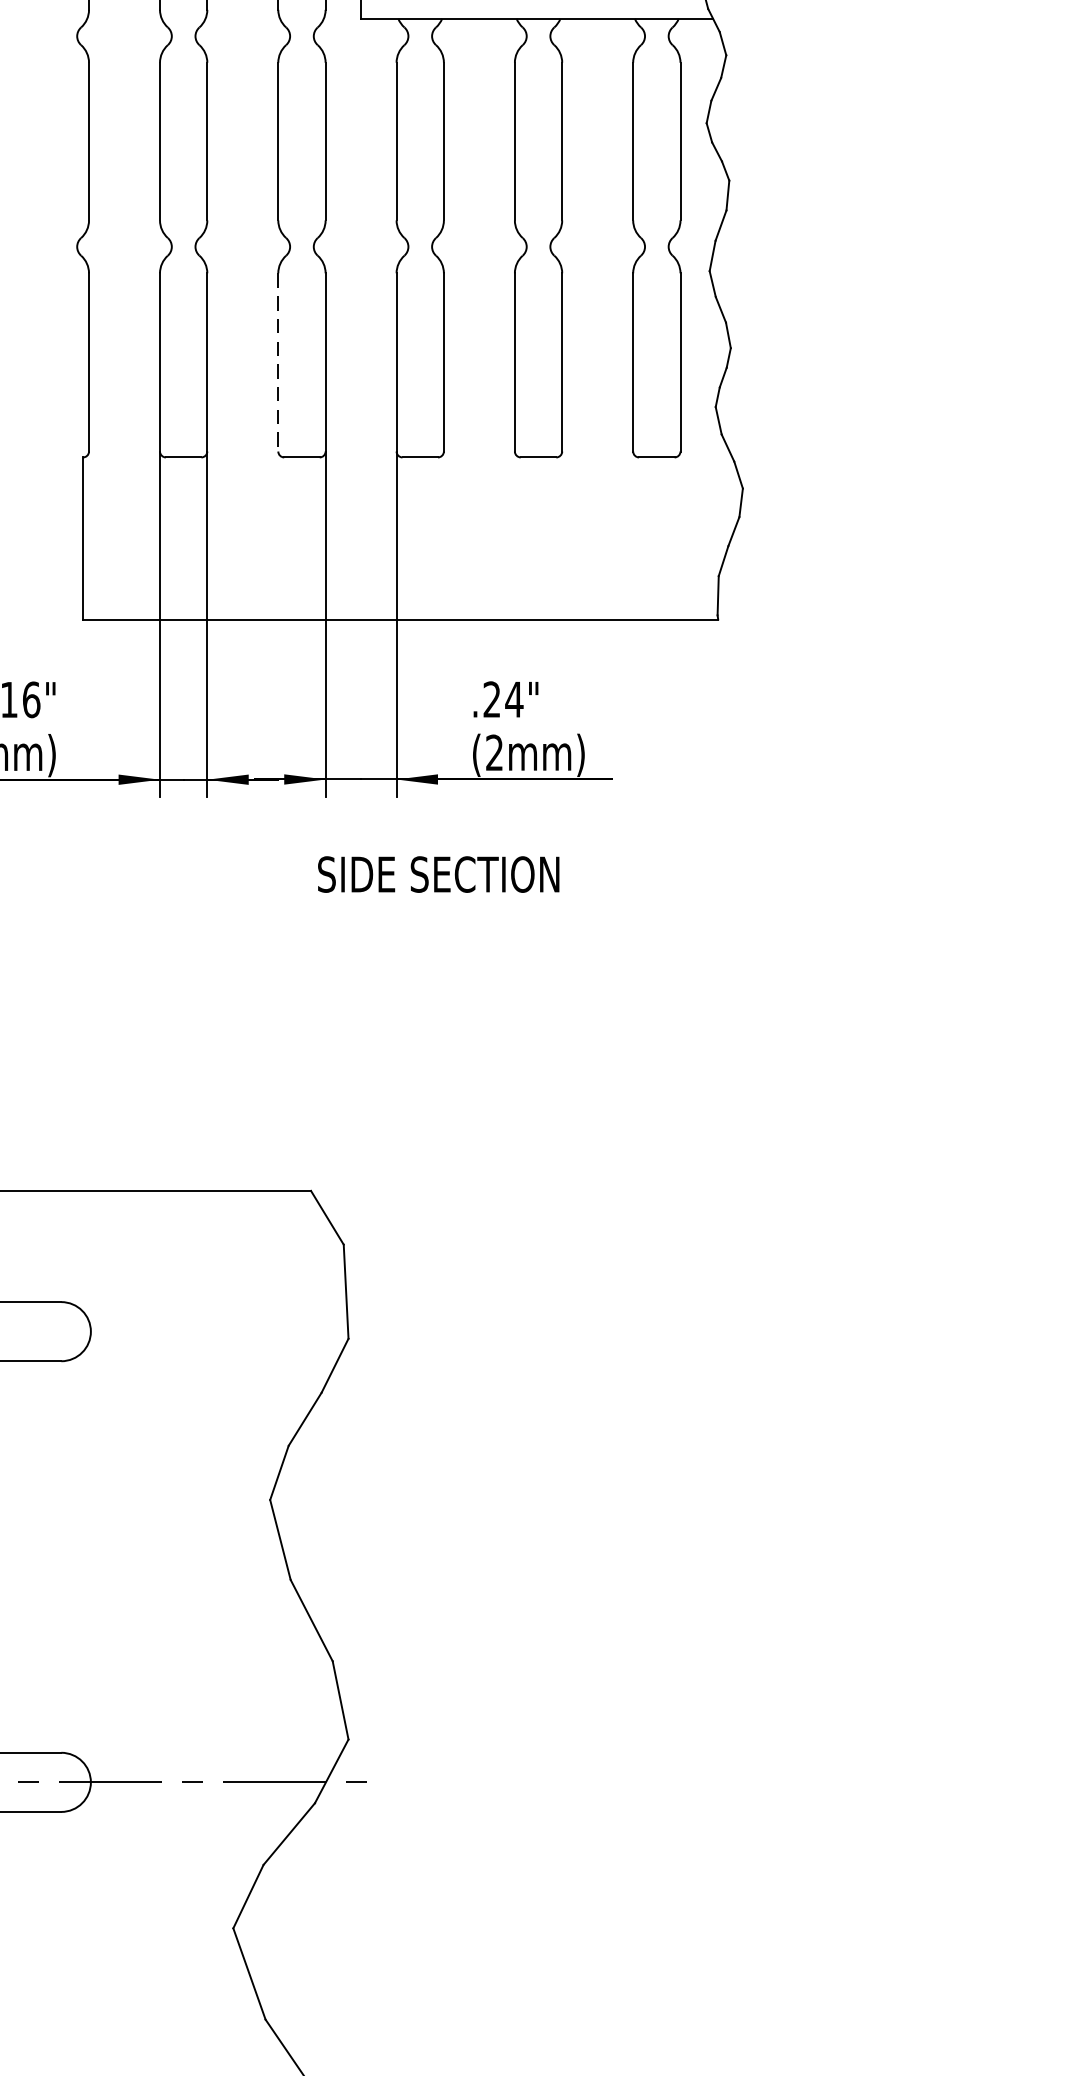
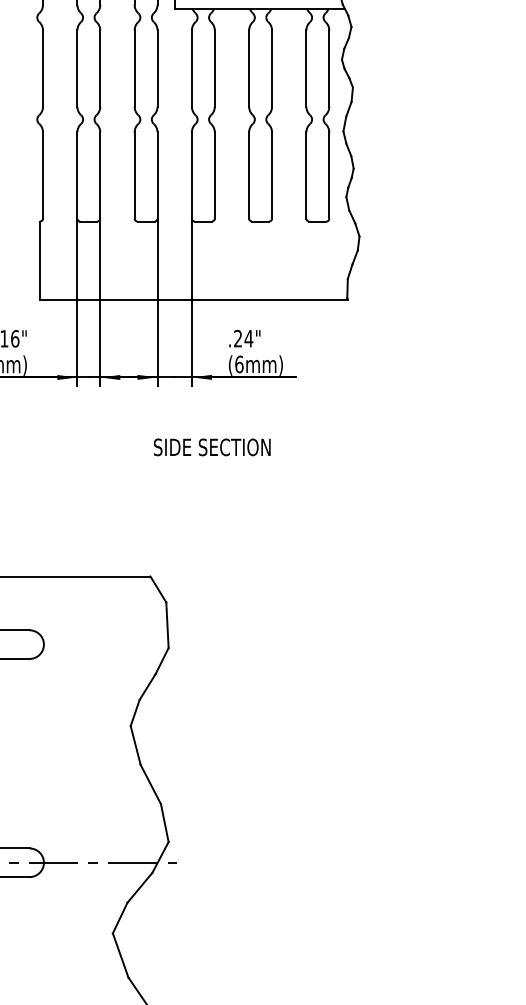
line: (278, 364) -> (134, 176), dashed -> solid
text: (494, 752) -> (239, 364), (2mm) -> (6mm)
text: (437, 874) -> (211, 447), moved

